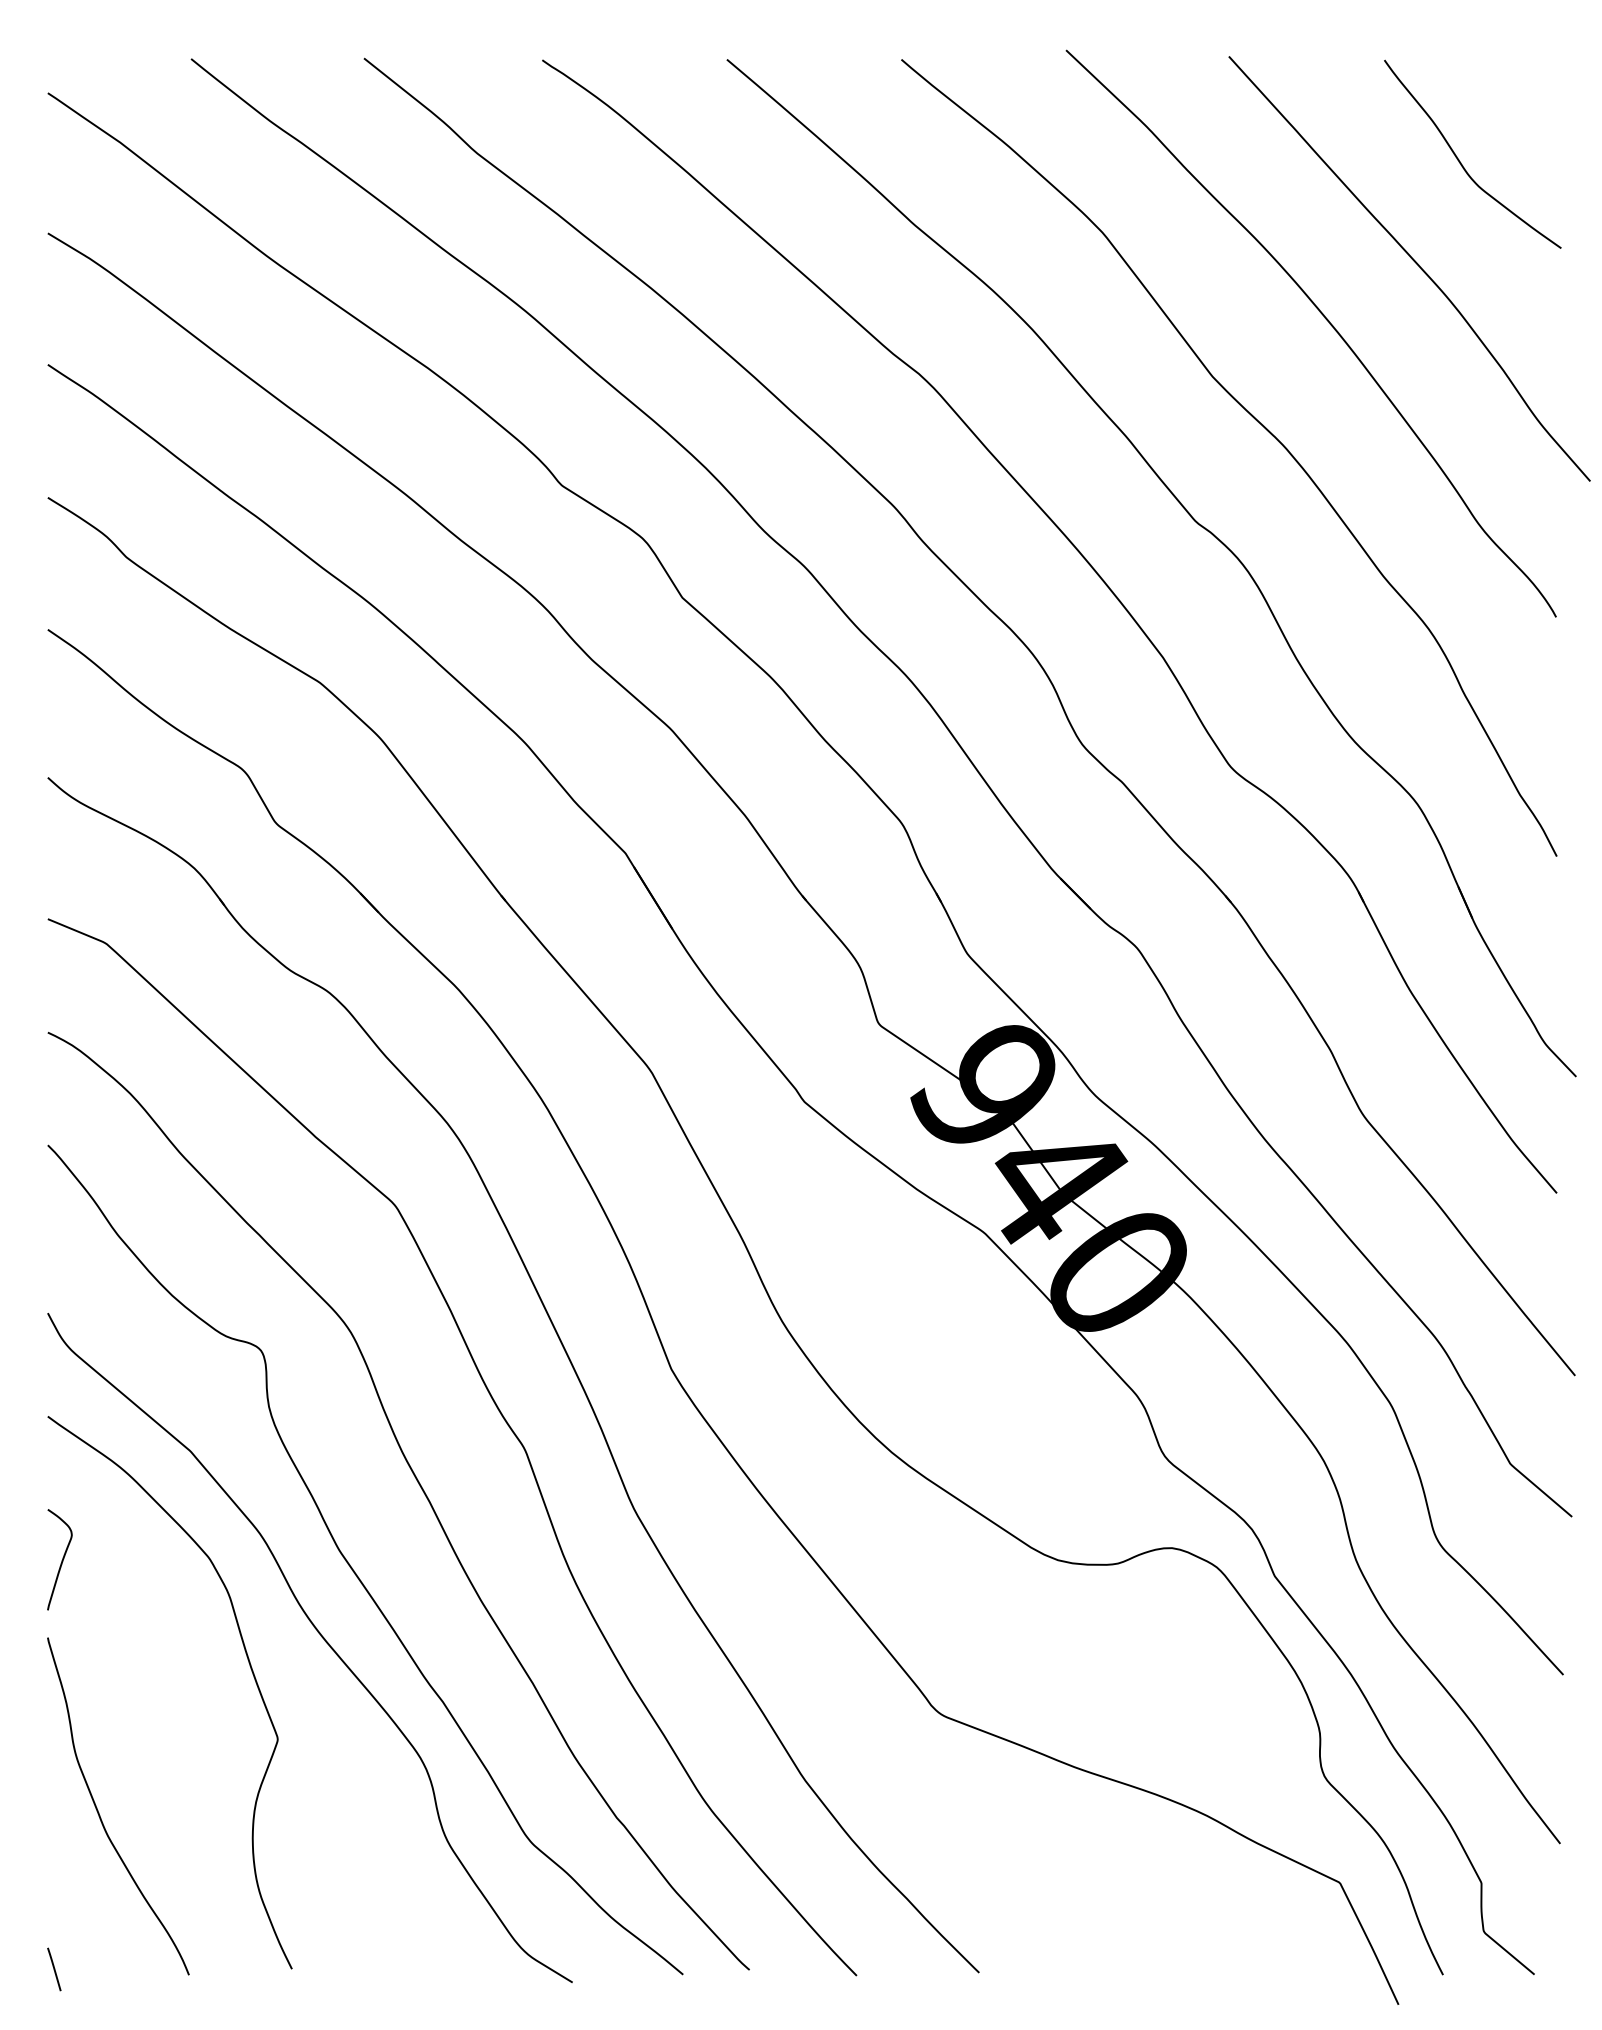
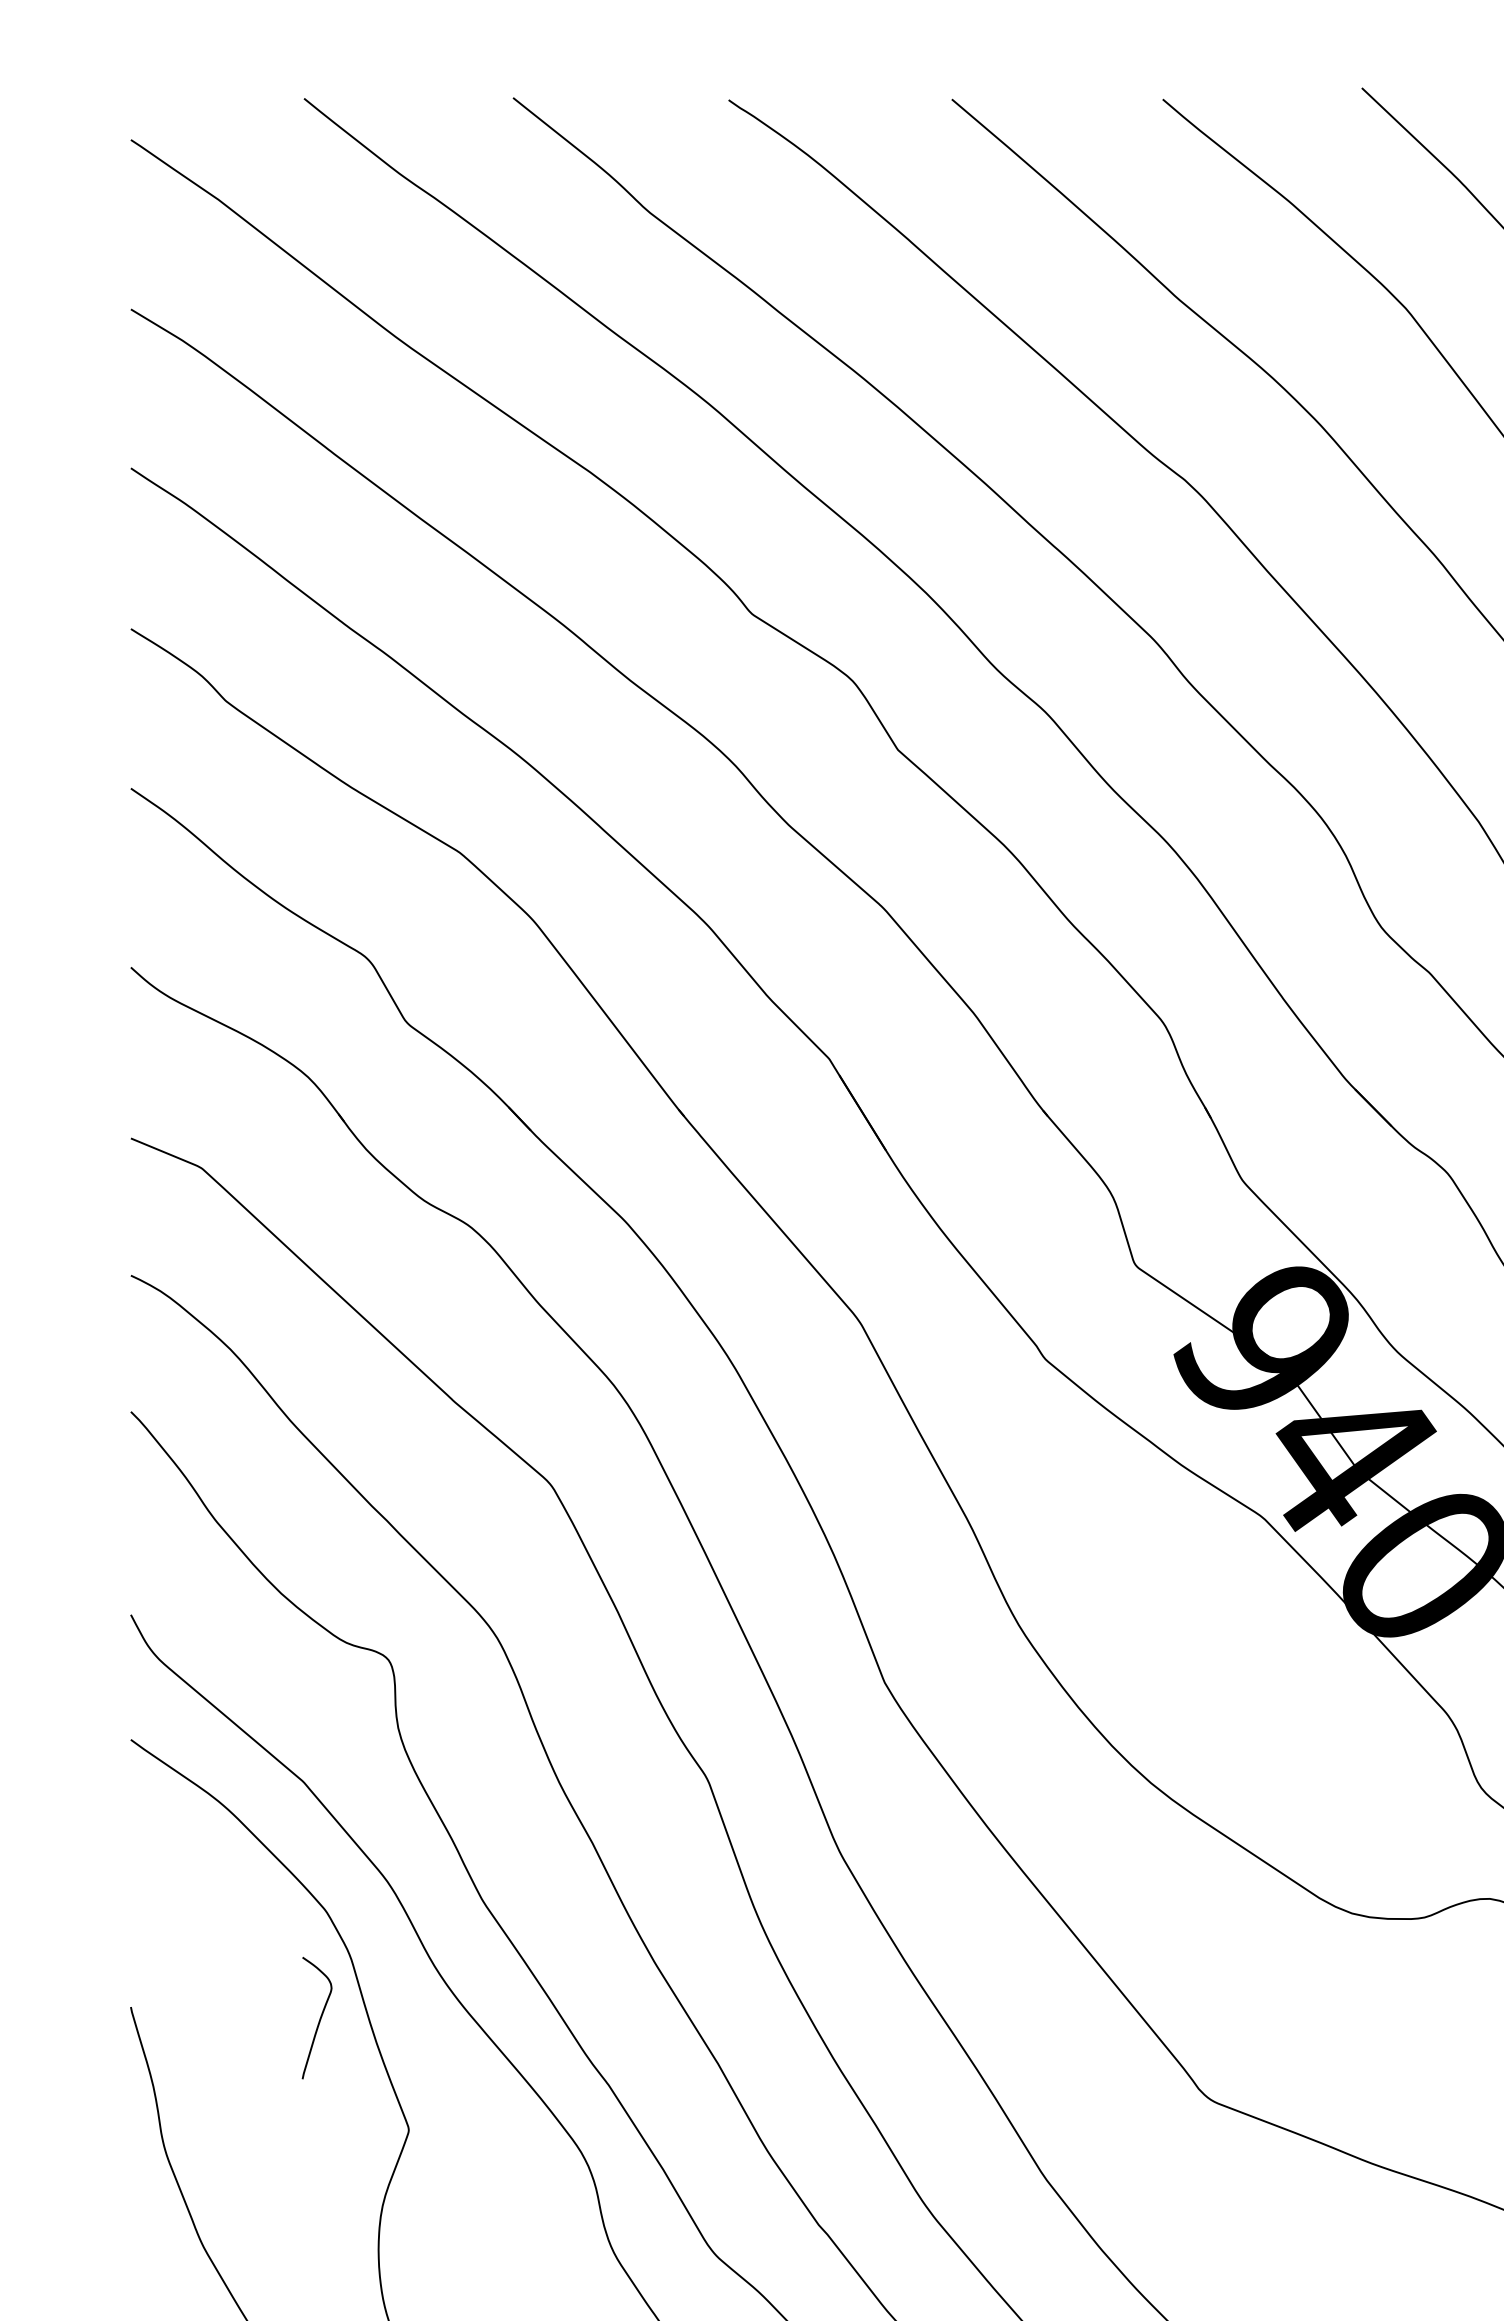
curve: (61, 1560) -> (319, 2018), moved

